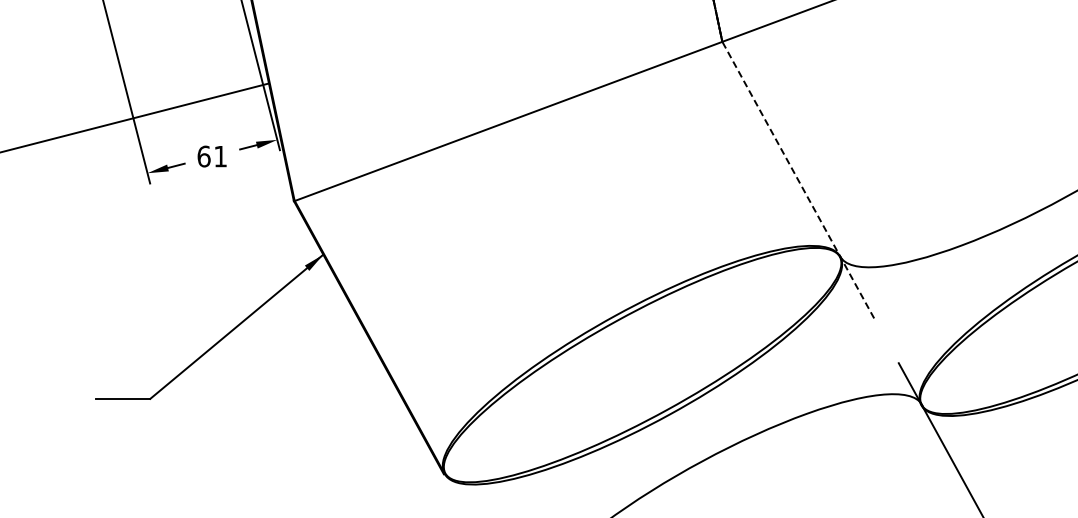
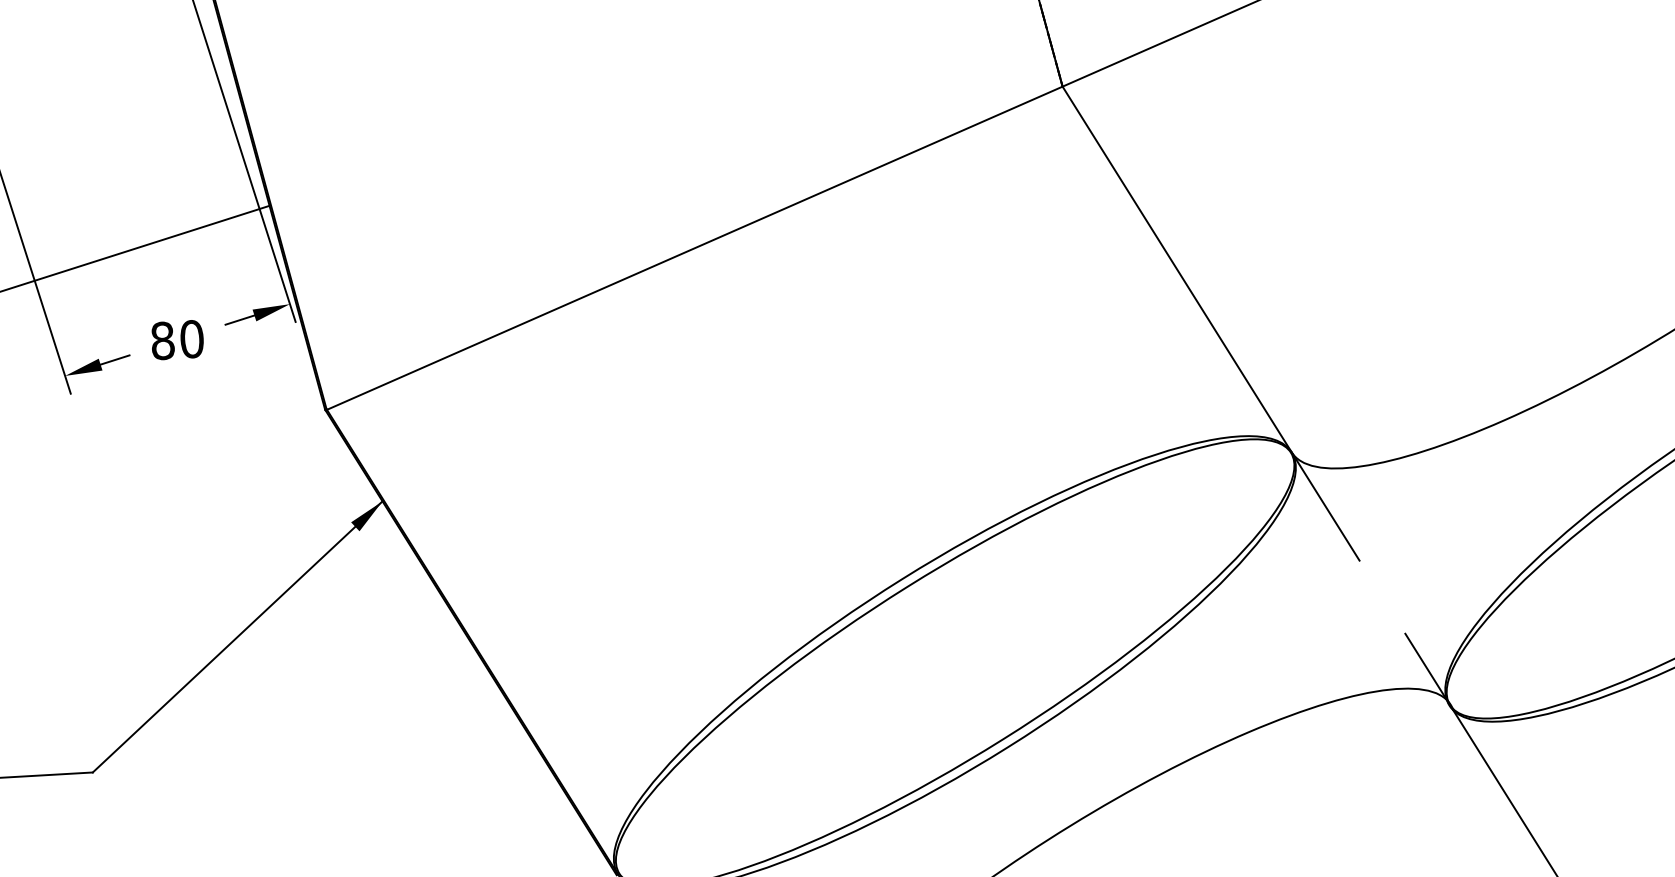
text: (212, 156) -> (177, 339), 61 -> 80
line: (798, 181) -> (1210, 324), dashed -> solid

